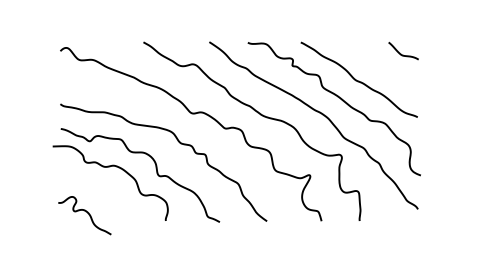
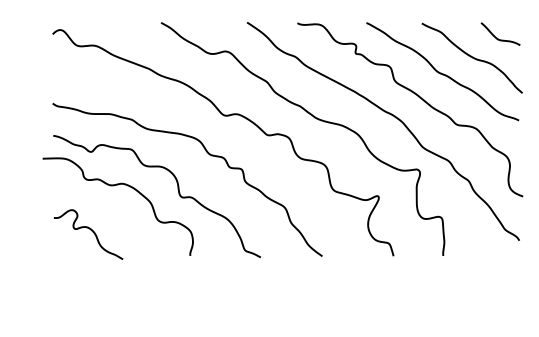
curve: (381, 69) -> (471, 58), added
curve: (86, 212) -> (90, 230), moved

